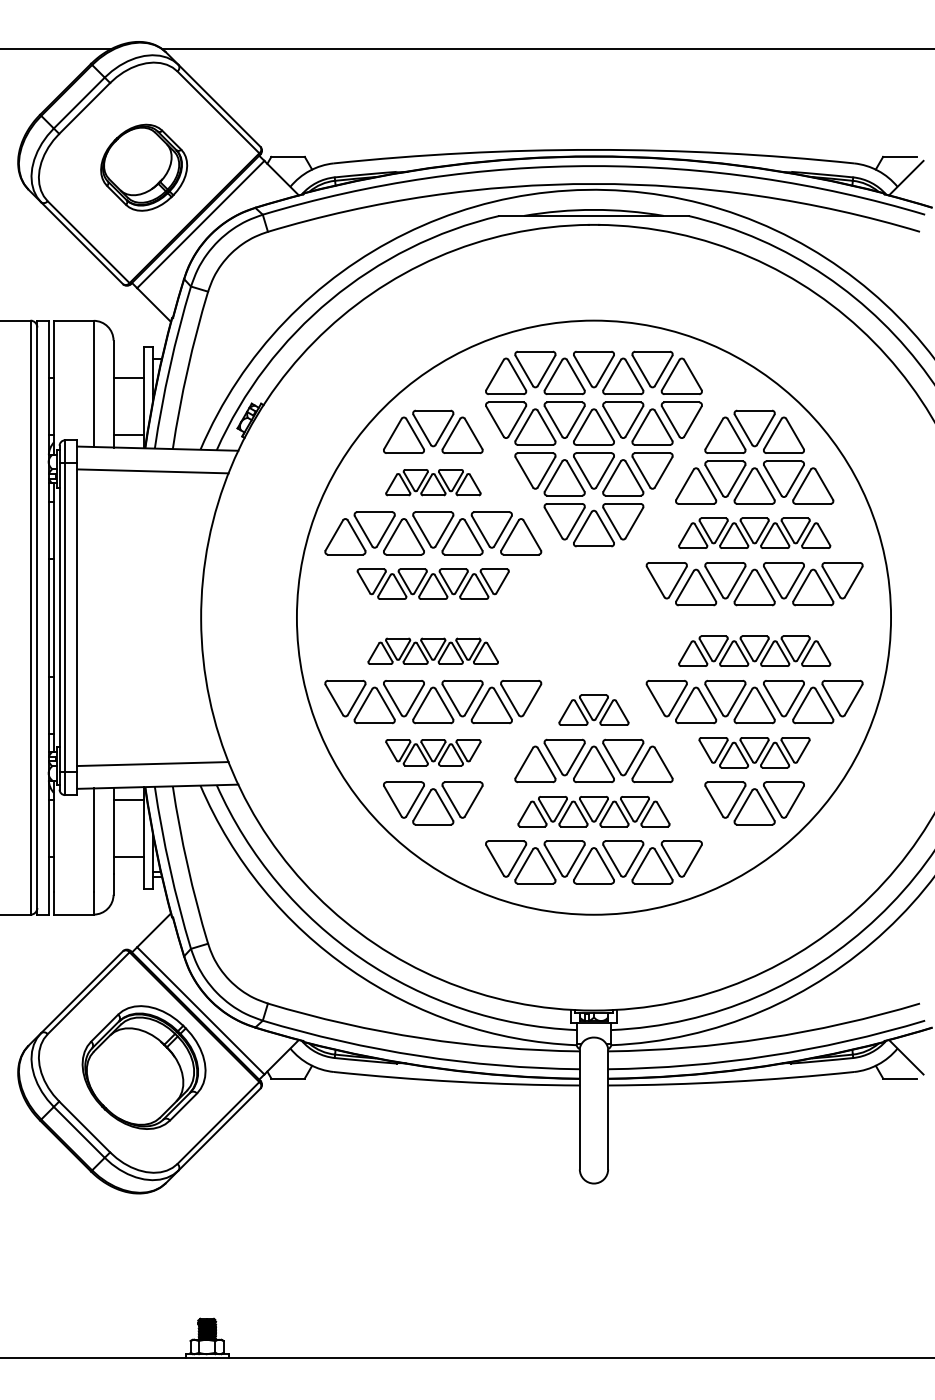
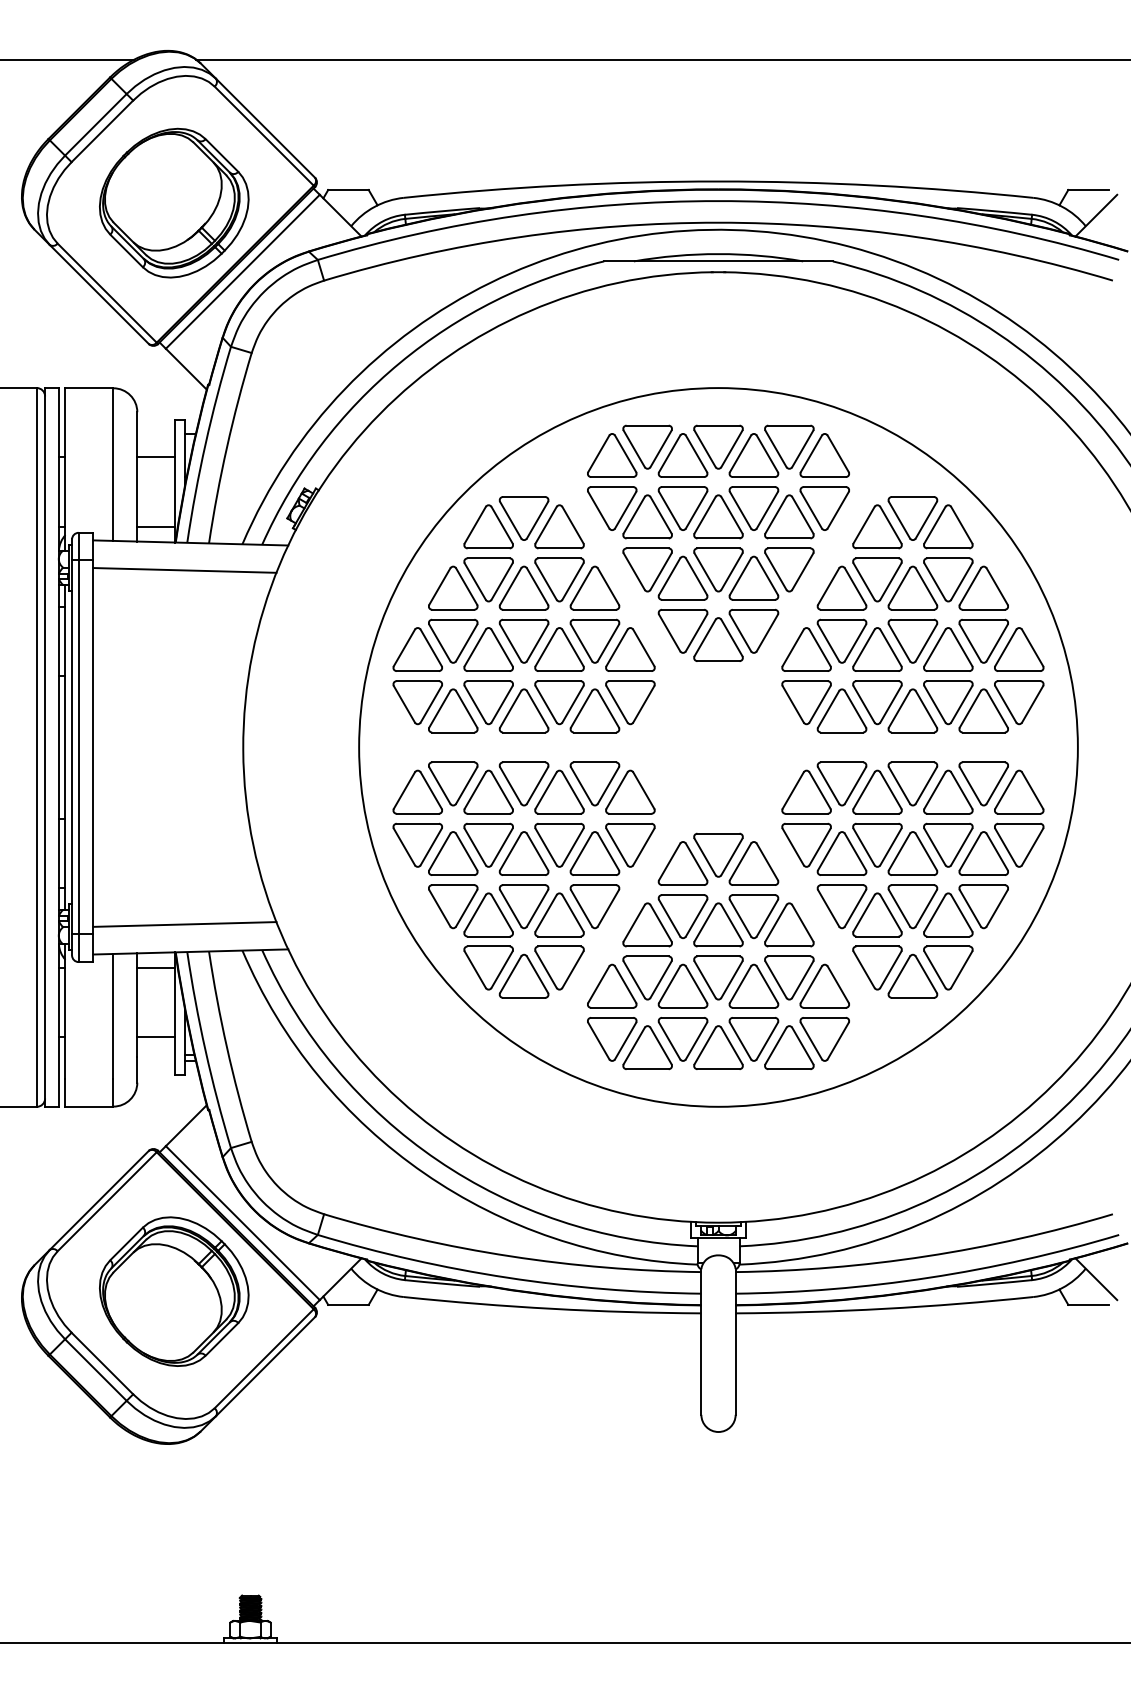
part: (144, 167) -> (174, 202), size x1.43
part: (433, 482) -> (524, 583), size x1.67
part: (754, 532) -> (912, 644), size x1.43
part: (432, 583) -> (523, 706), size x1.43
part: (432, 650) -> (523, 787), size x1.67
part: (754, 650) -> (912, 787), size x1.43
part: (593, 709) -> (718, 858), size x1.43
part: (433, 752) -> (524, 910), size x1.67
part: (754, 752) -> (912, 910), size x1.43
part: (593, 811) -> (718, 981), size x1.43

